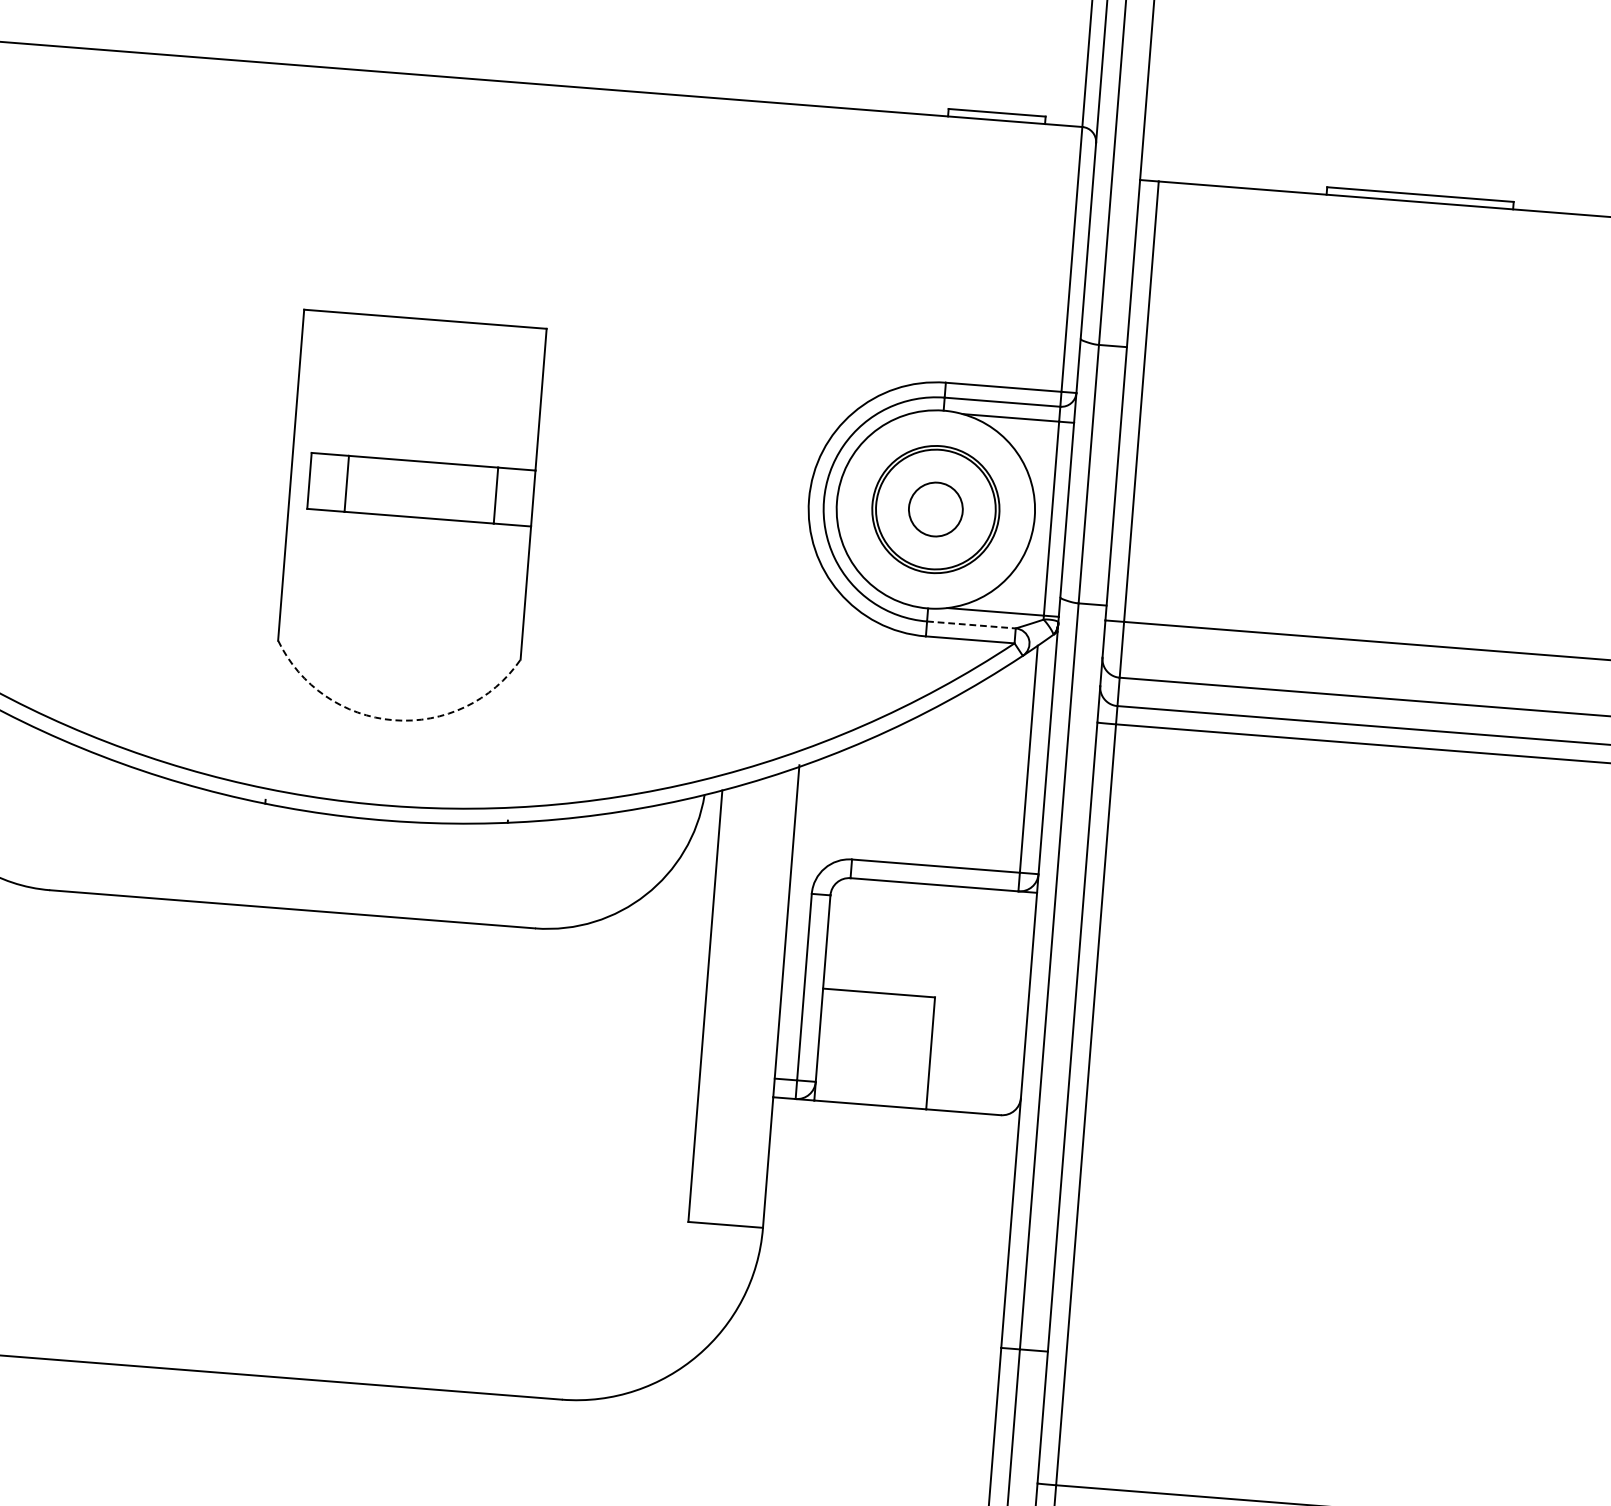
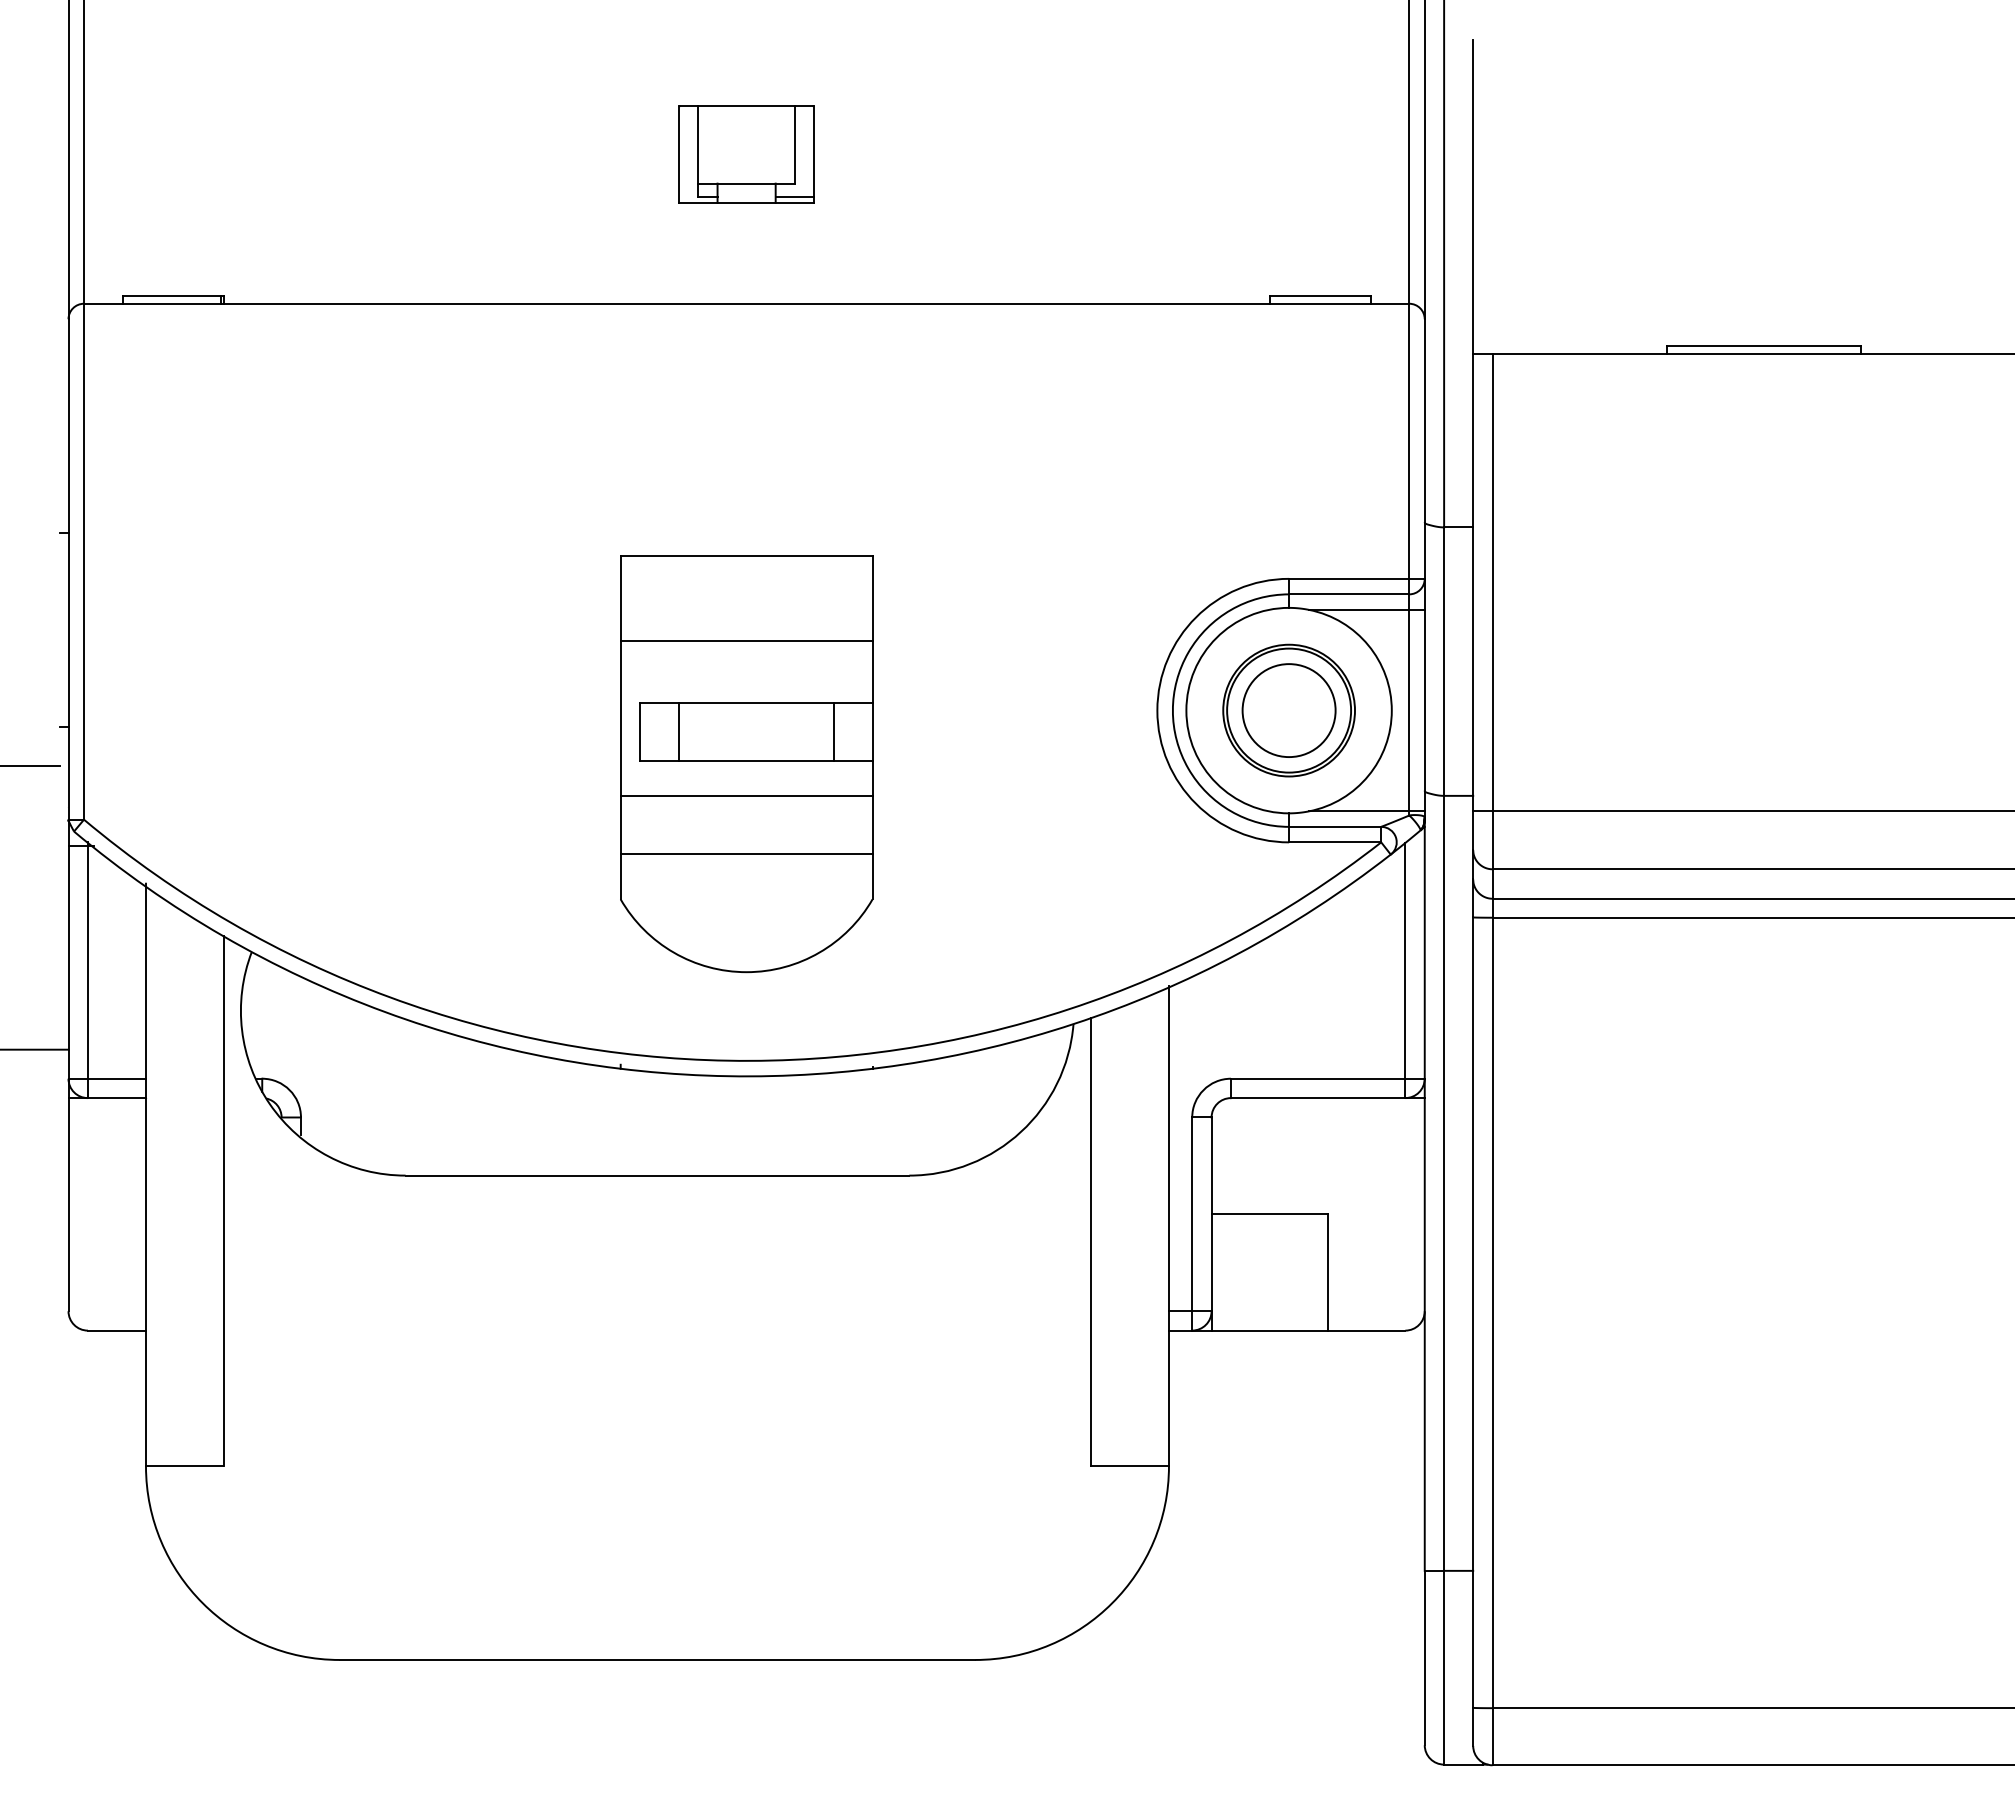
line: (418, 400) -> (746, 640), added
circle: (935, 509) -> (1288, 710), size x1.67
line: (407, 550) -> (746, 795), added
line: (402, 606) -> (746, 854), added
line: (971, 624) -> (1335, 826), dashed -> solid
arc: (393, 720) -> (746, 972), dashed -> solid

